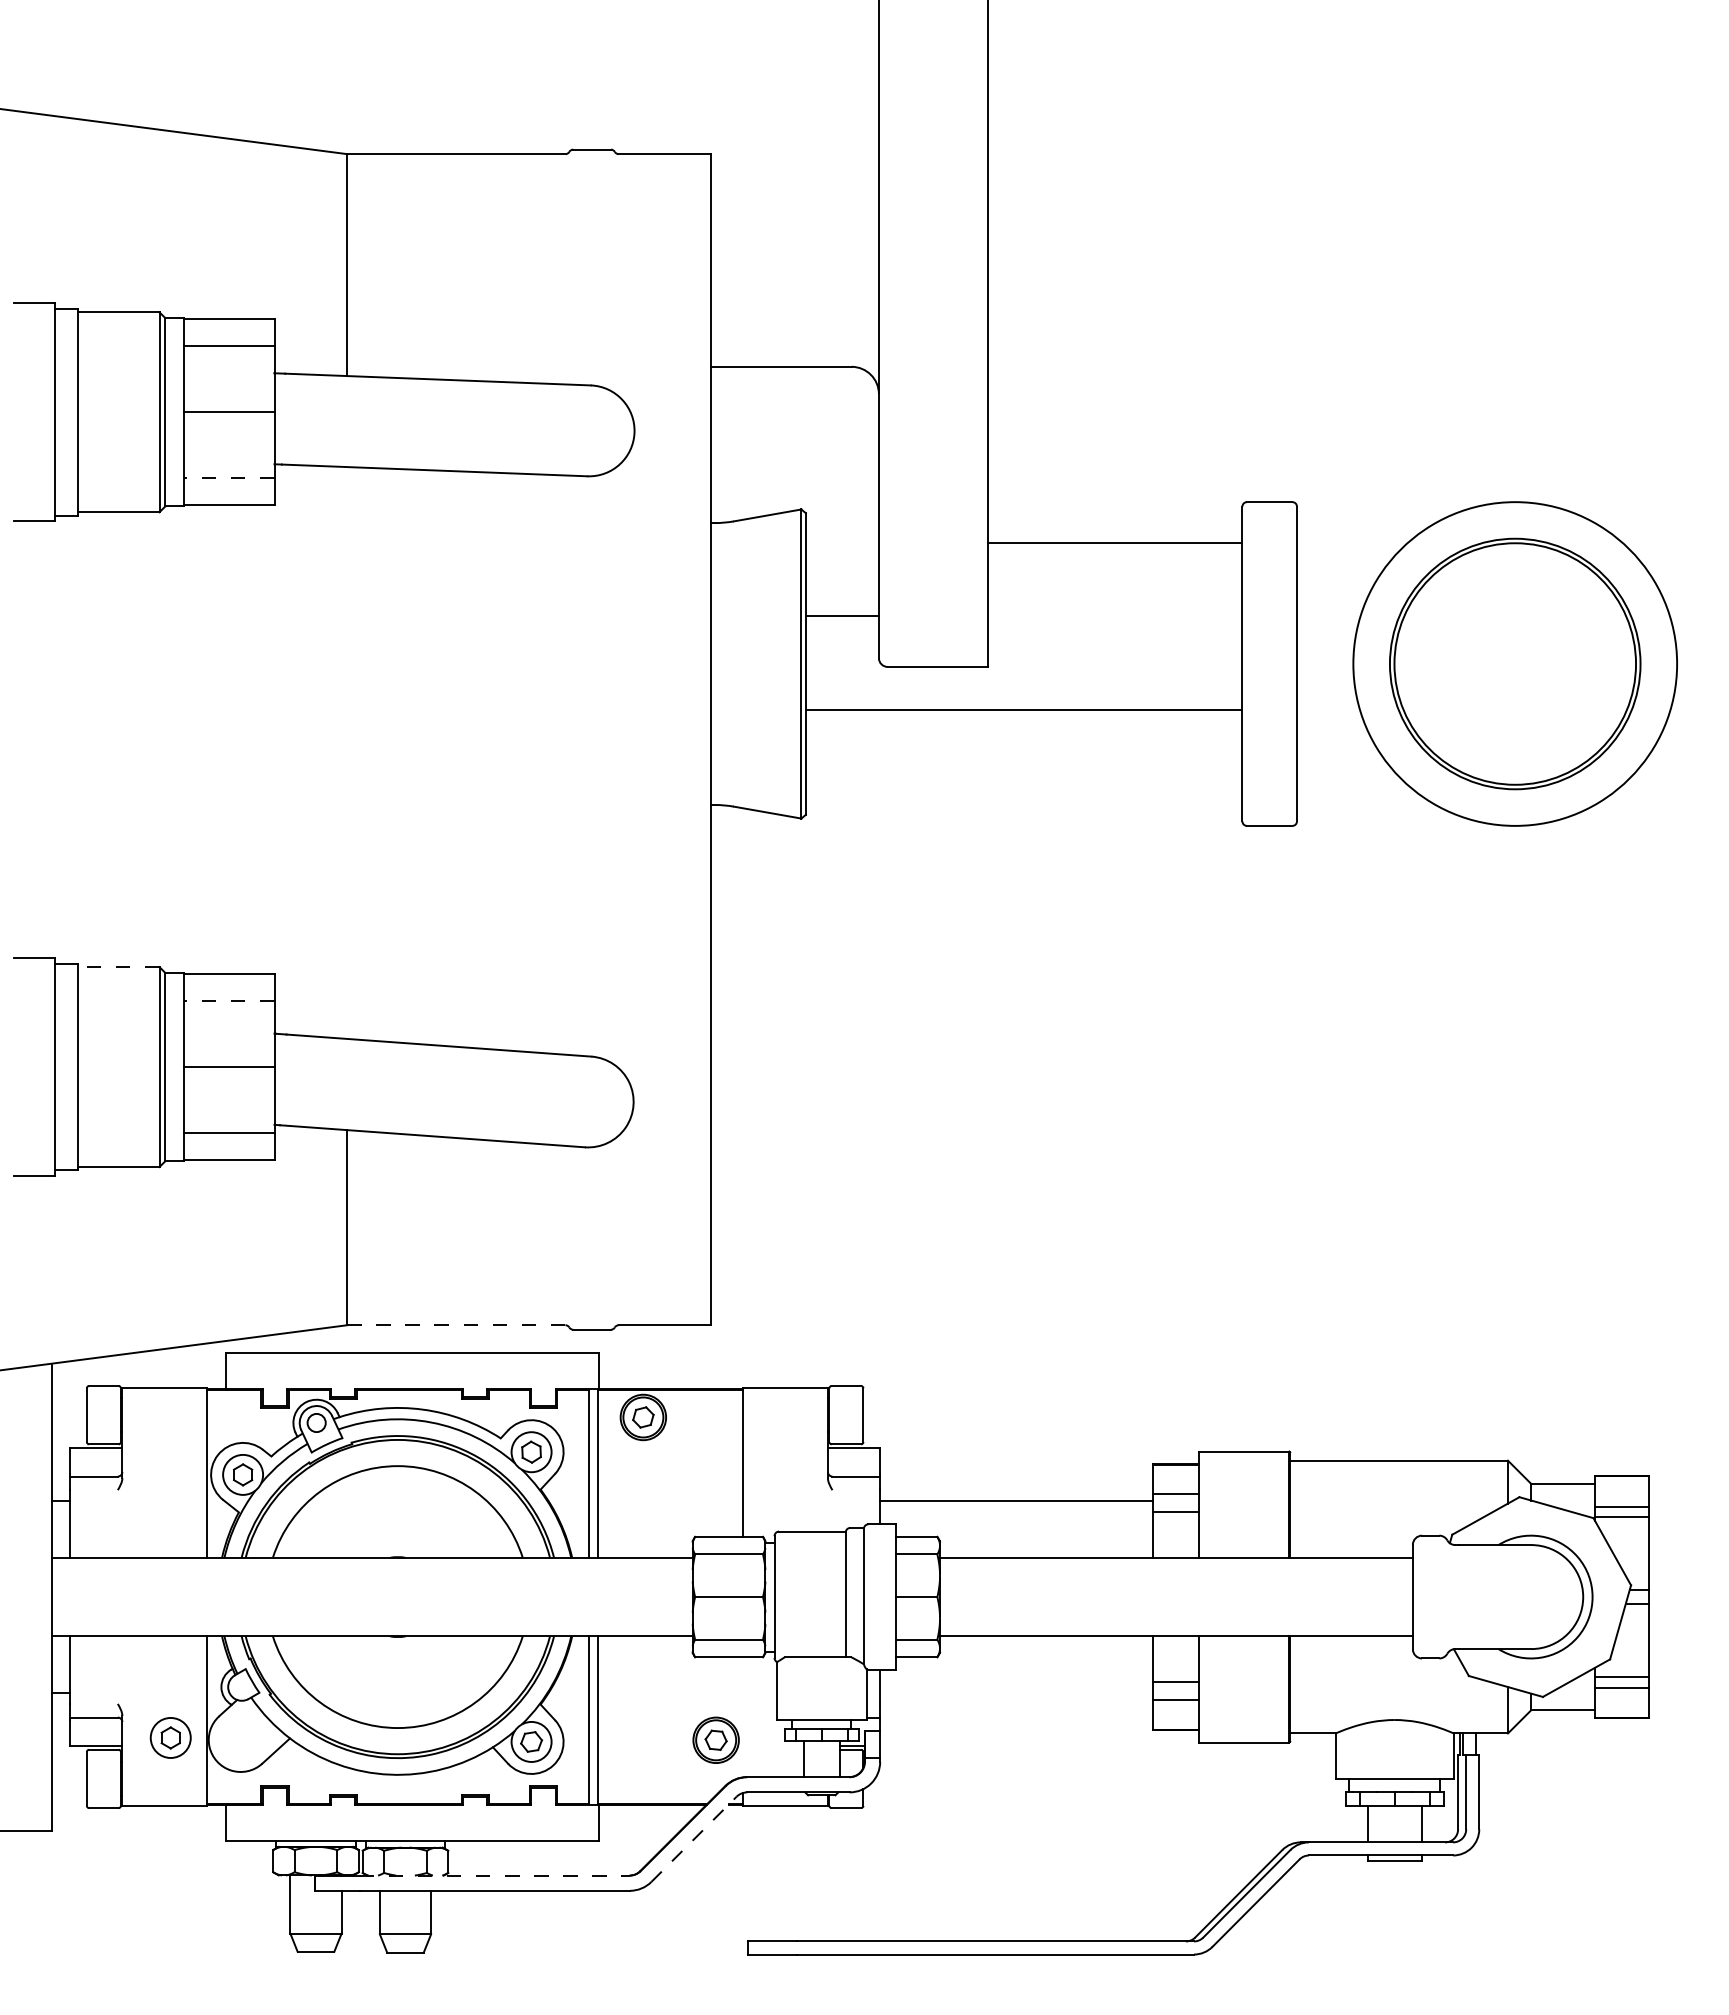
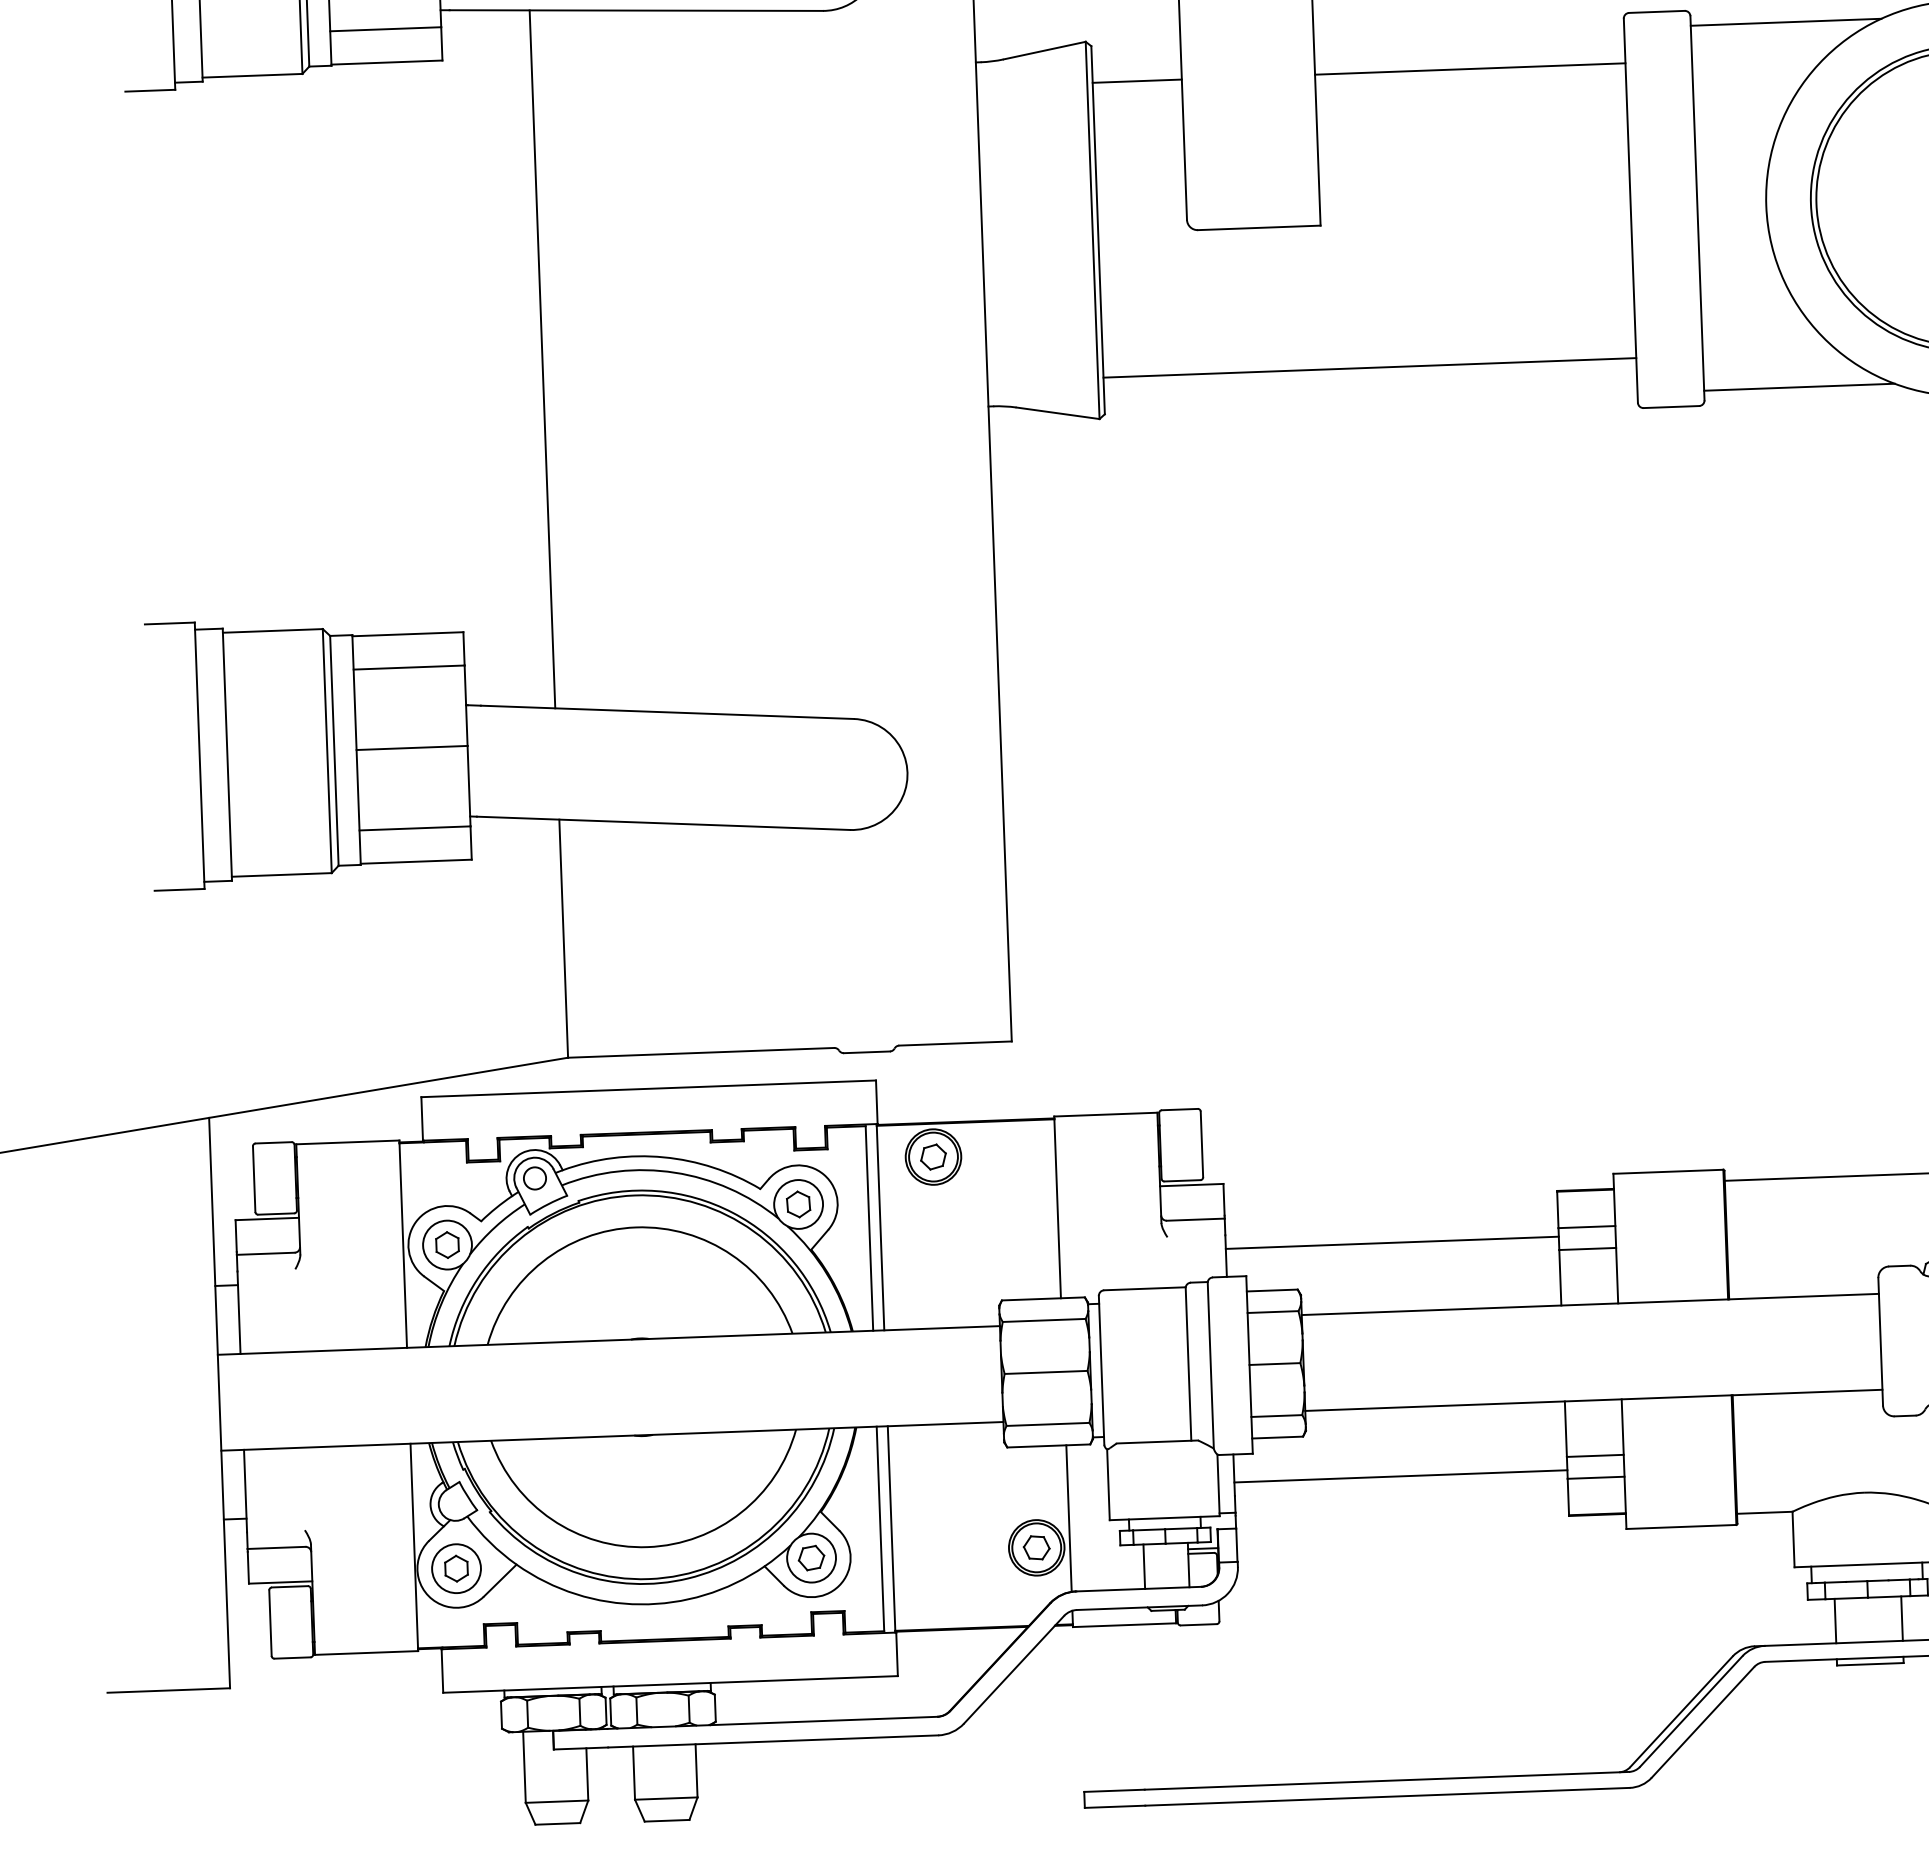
line: (228, 478) -> (385, 29), dashed -> solid
line: (1374, 514) -> (1785, 22), added
line: (841, 616) -> (1136, 81), moved
line: (1023, 709) -> (1369, 367), moved
line: (347, 752) -> (542, 358), added
line: (1374, 813) -> (1798, 387), added
line: (118, 967) -> (272, 631), dashed -> solid
line: (228, 1001) -> (408, 667), dashed -> solid
line: (455, 1325) -> (700, 1053), dashed -> solid
line: (1015, 1692) -> (1399, 1476), added
line: (743, 1717) -> (1069, 1518), added
part: (170, 1737) -> (456, 1568), moved
line: (694, 1839) -> (1014, 1669), dashed -> solid
line: (495, 1875) -> (773, 1722), dashed -> solid

